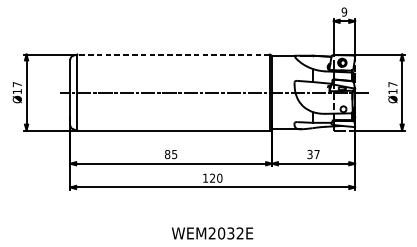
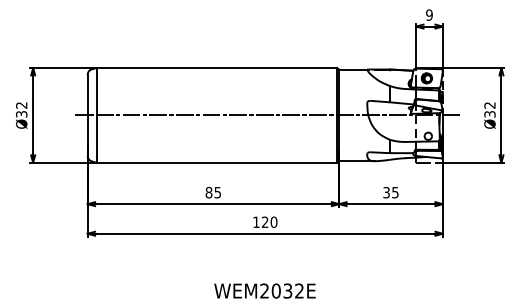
line: (173, 54) -> (216, 68), dashed -> solid
text: (17, 87) -> (21, 109), Ø17 -> Ø32
text: (392, 87) -> (489, 109), Ø17 -> Ø32
text: (317, 154) -> (395, 192), 37 -> 35

